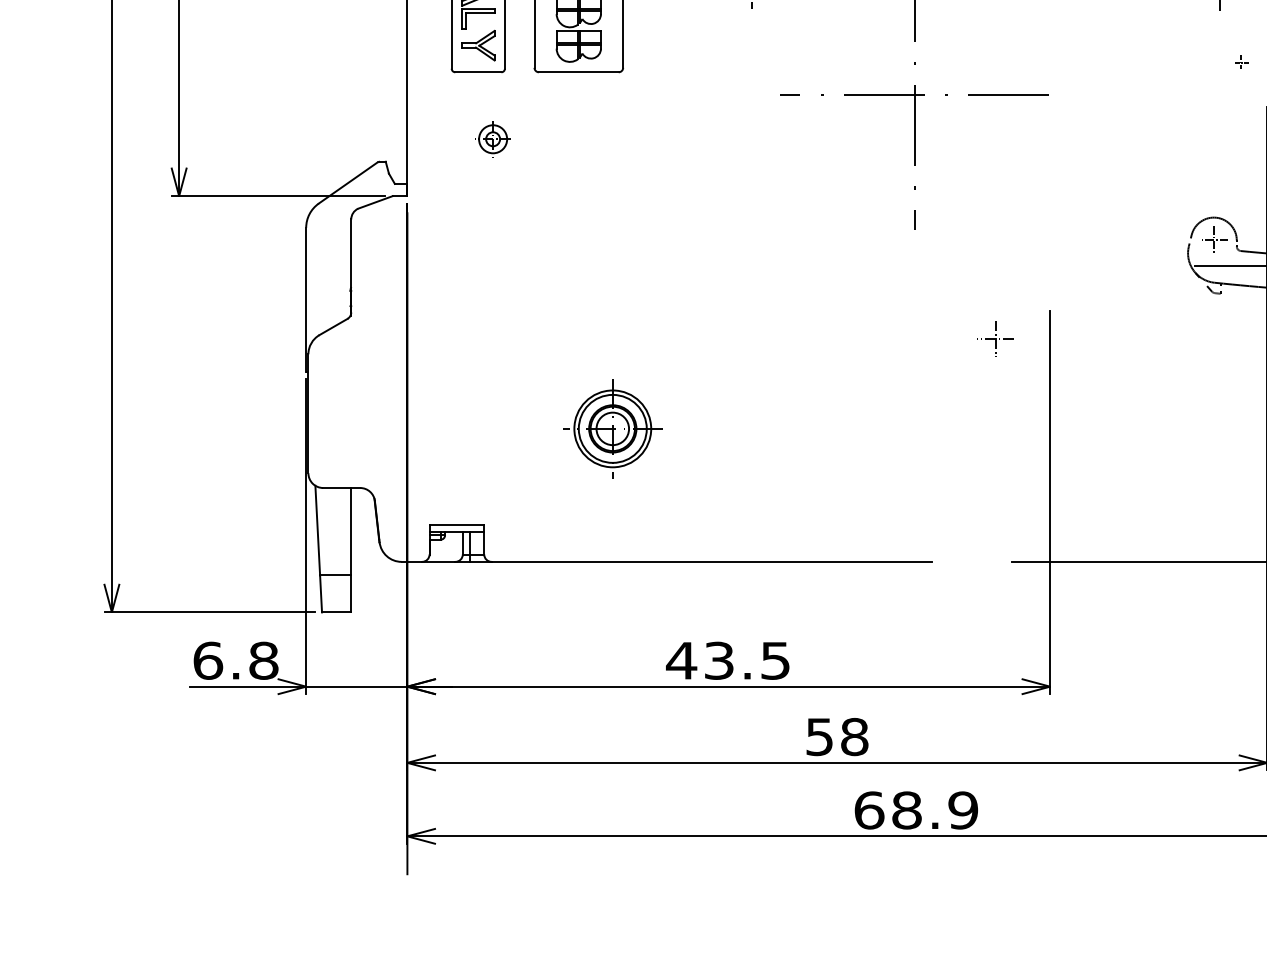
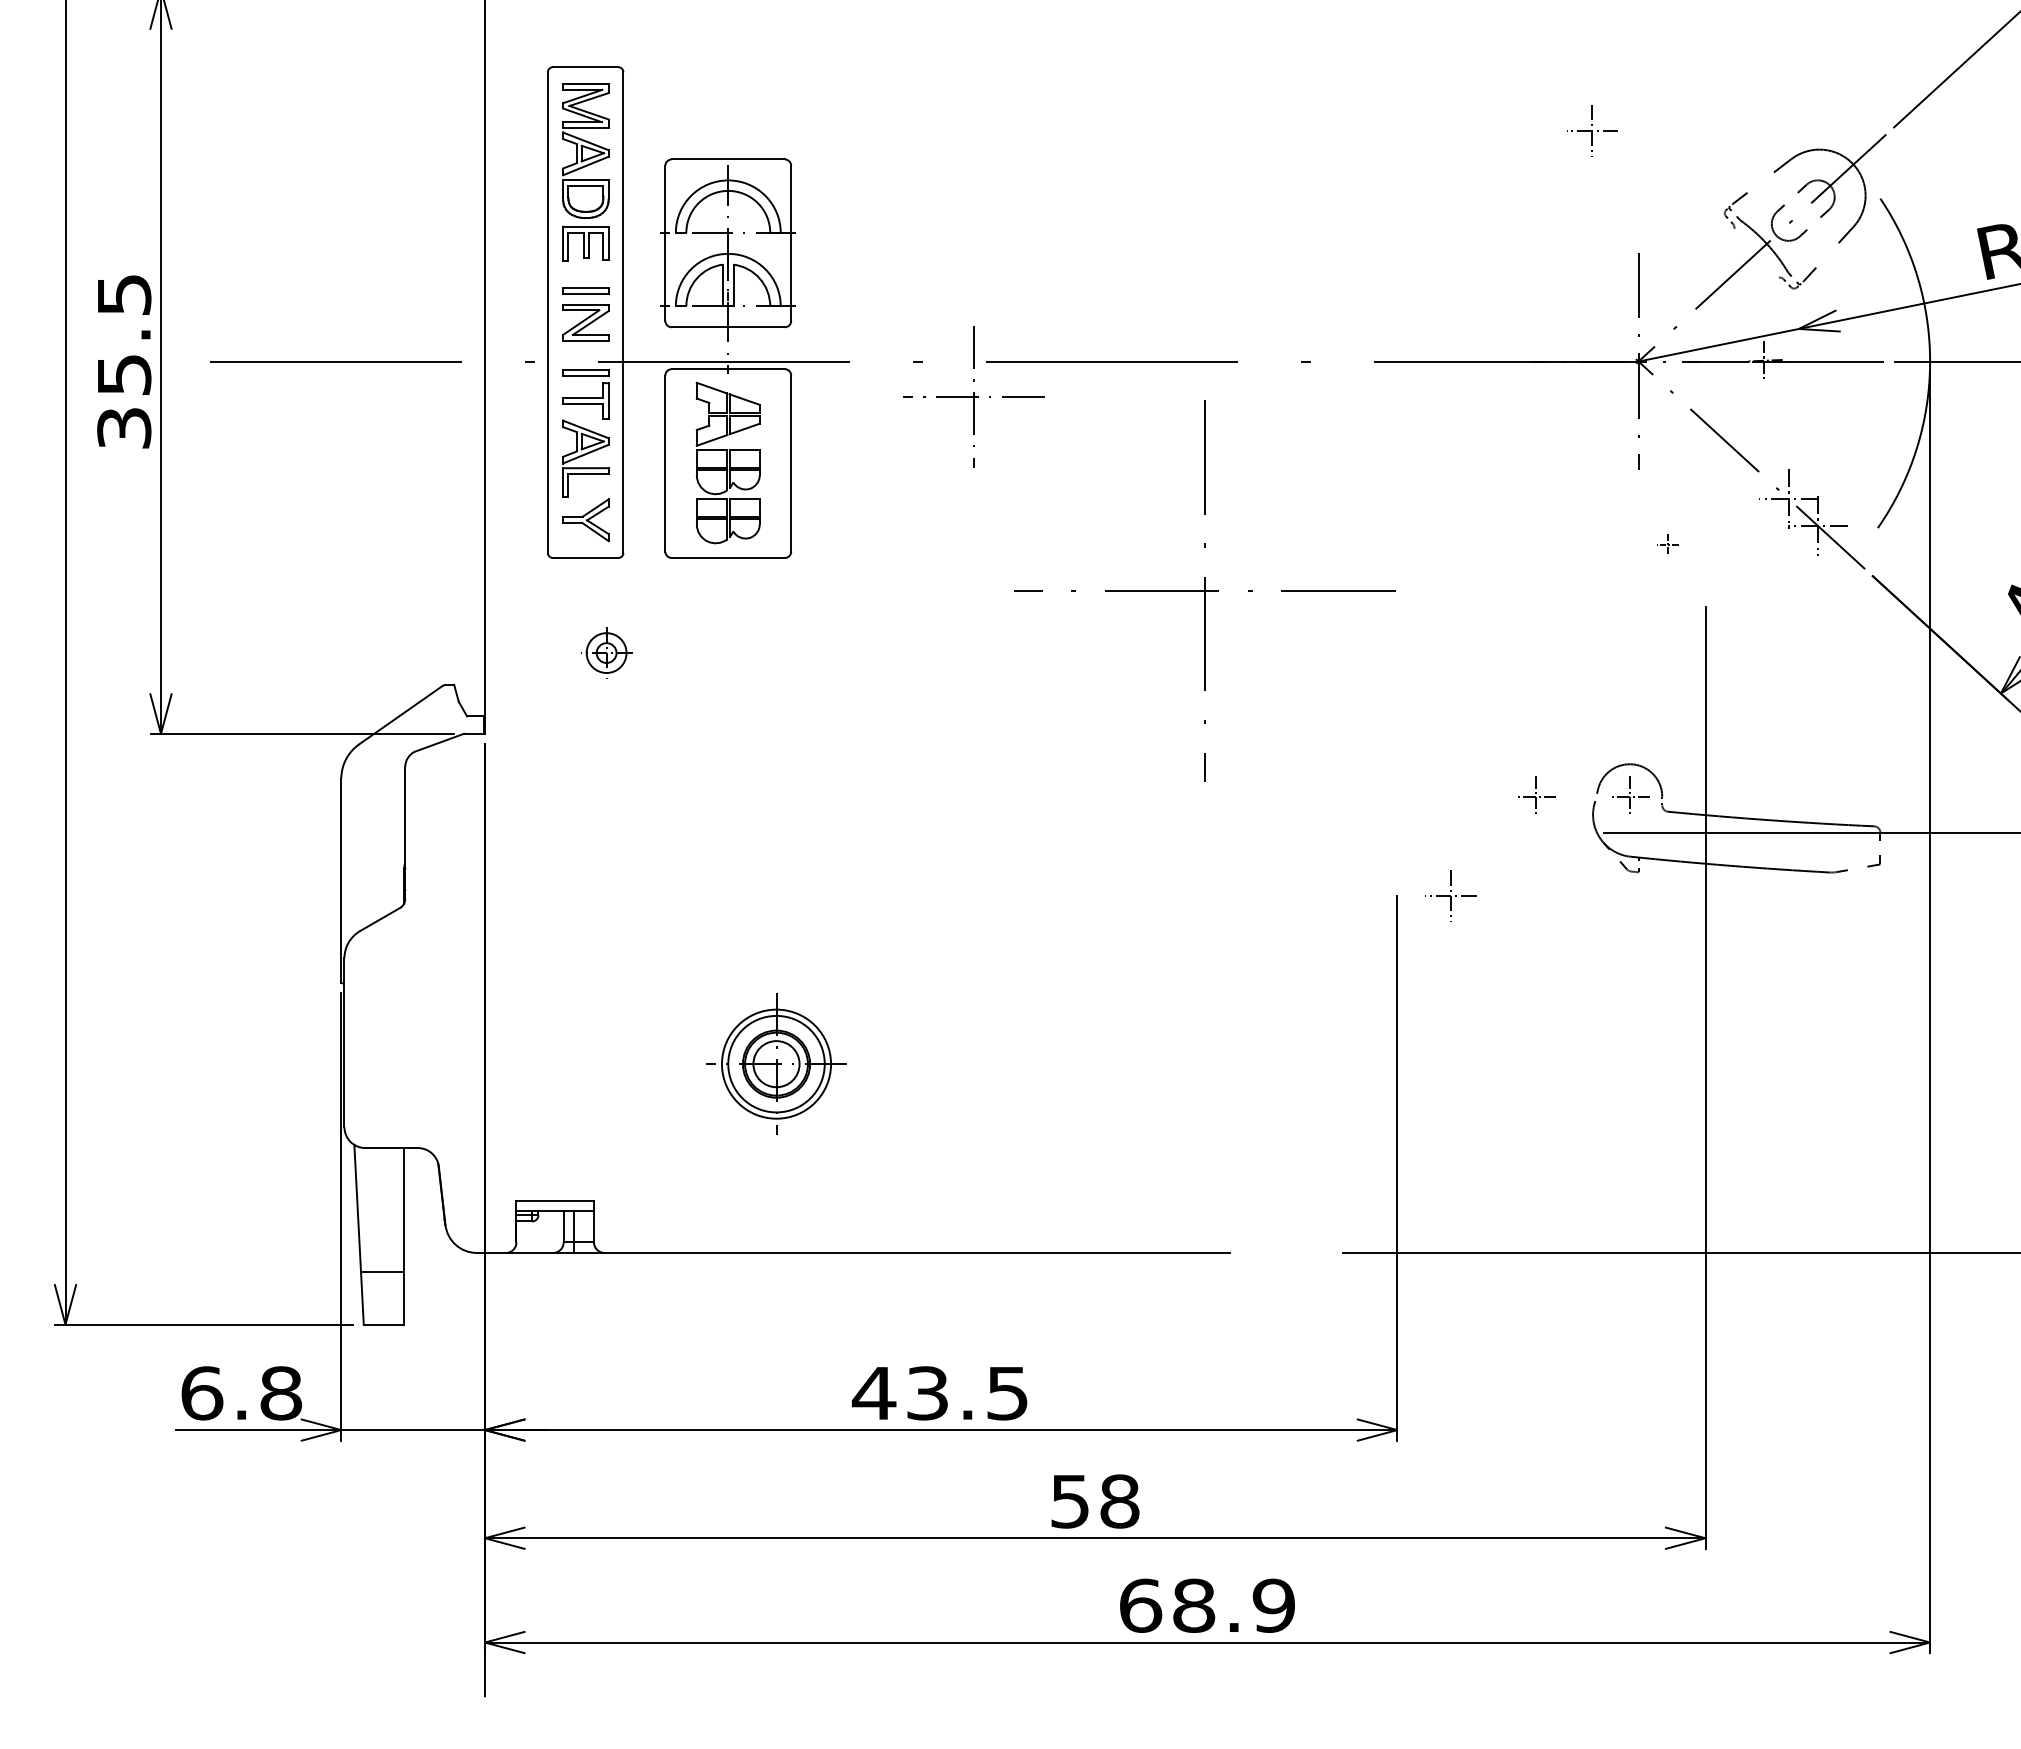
part: (1148, 238) -> (1536, 794), added
part: (995, 338) -> (1450, 895), moved

